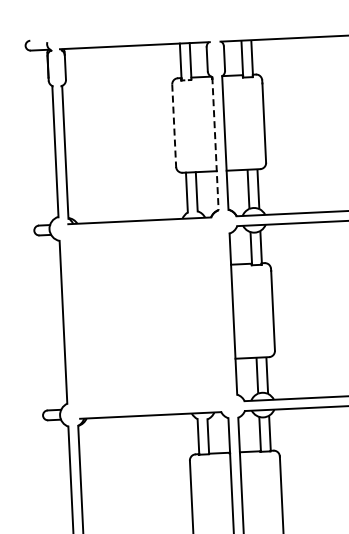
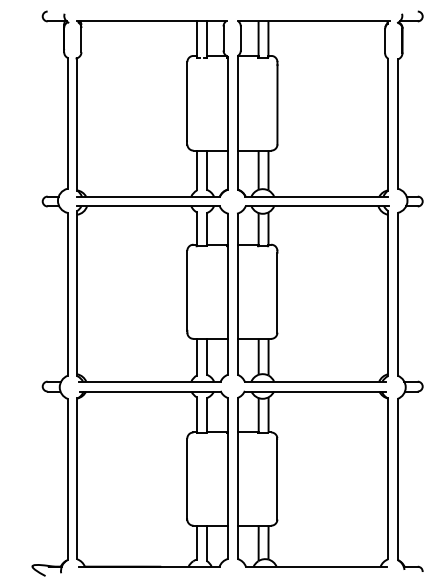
line: (174, 124) -> (187, 101), dashed -> solid
line: (215, 144) -> (227, 123), dashed -> solid
part: (148, 317) -> (152, 293), added

